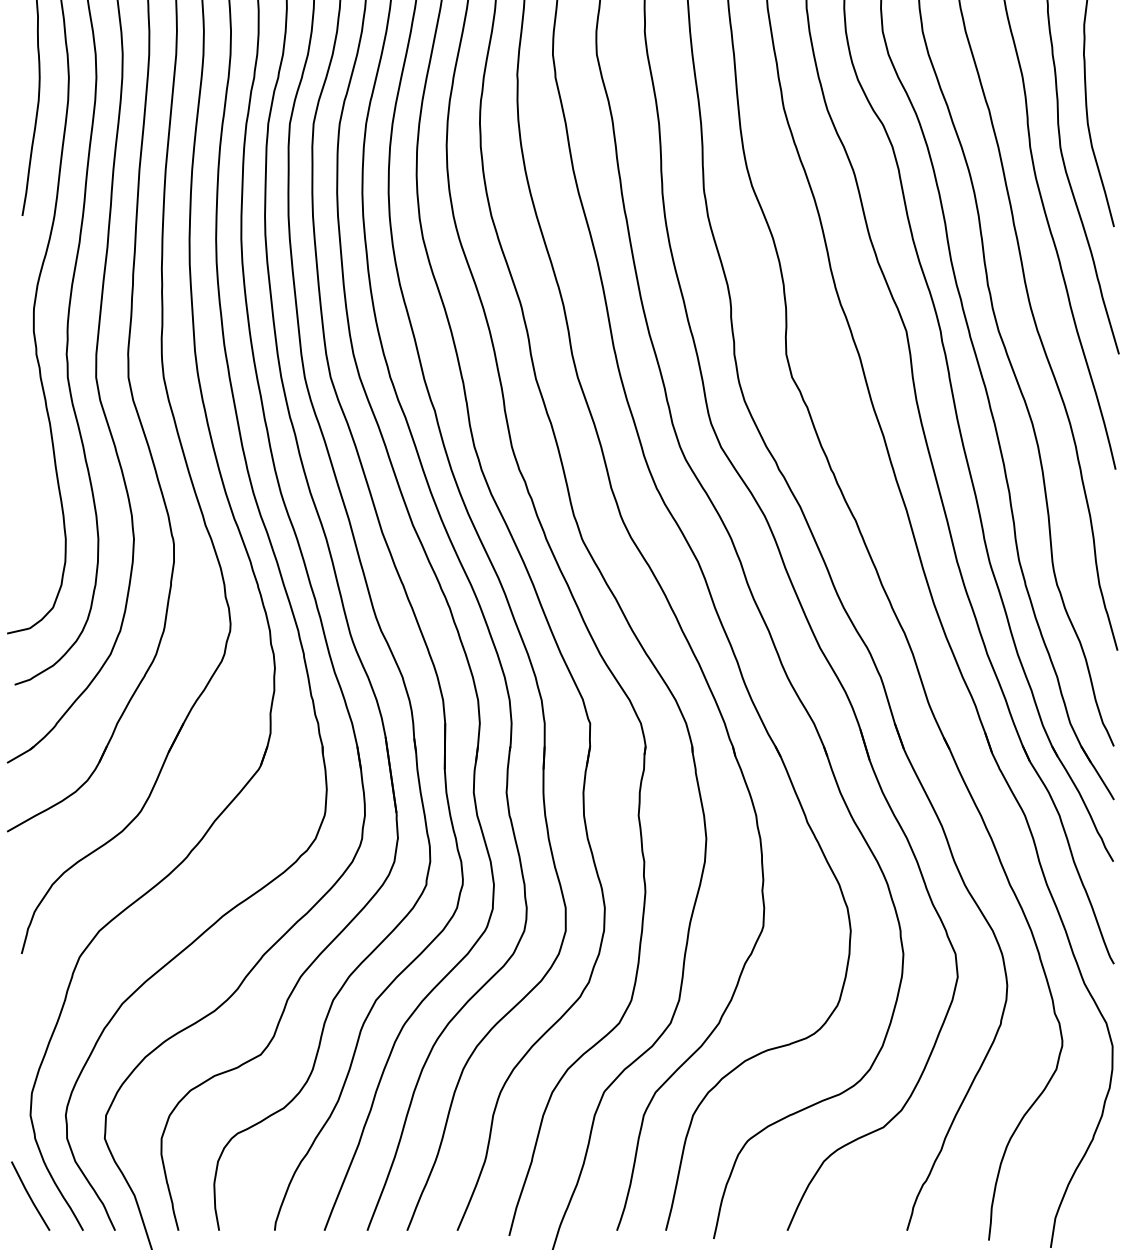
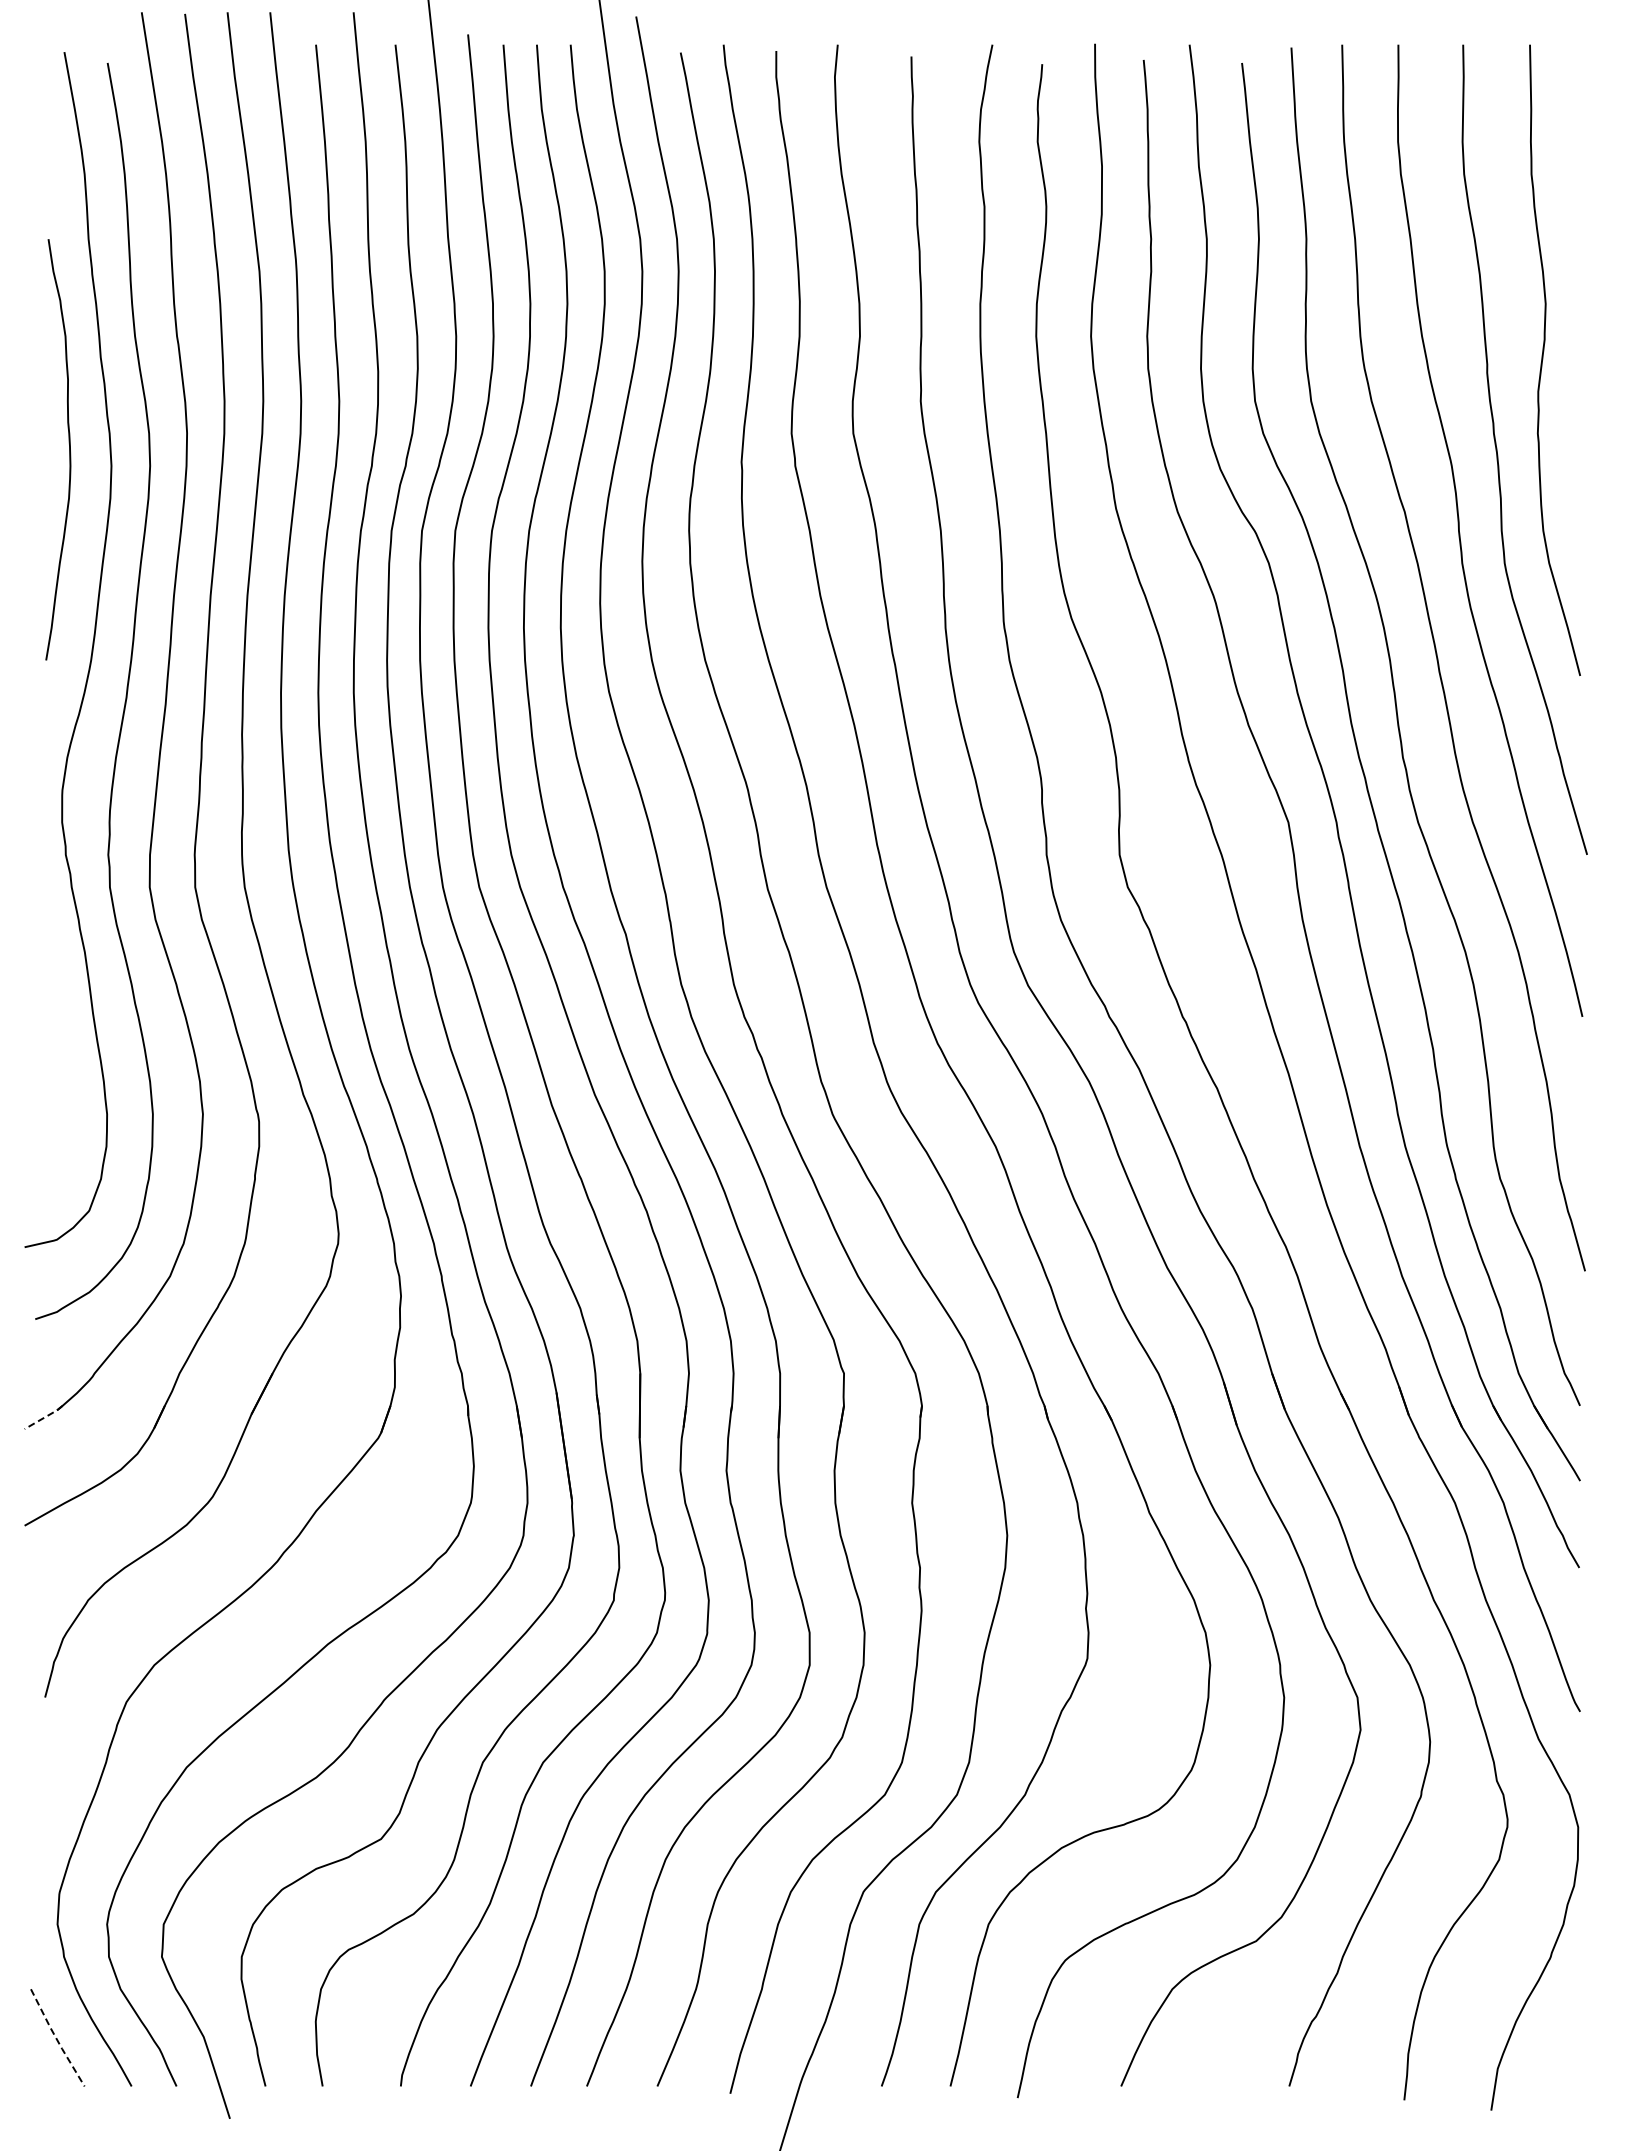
line: (21, 754) -> (44, 1417), solid -> dashed
line: (29, 1196) -> (56, 2038), solid -> dashed

